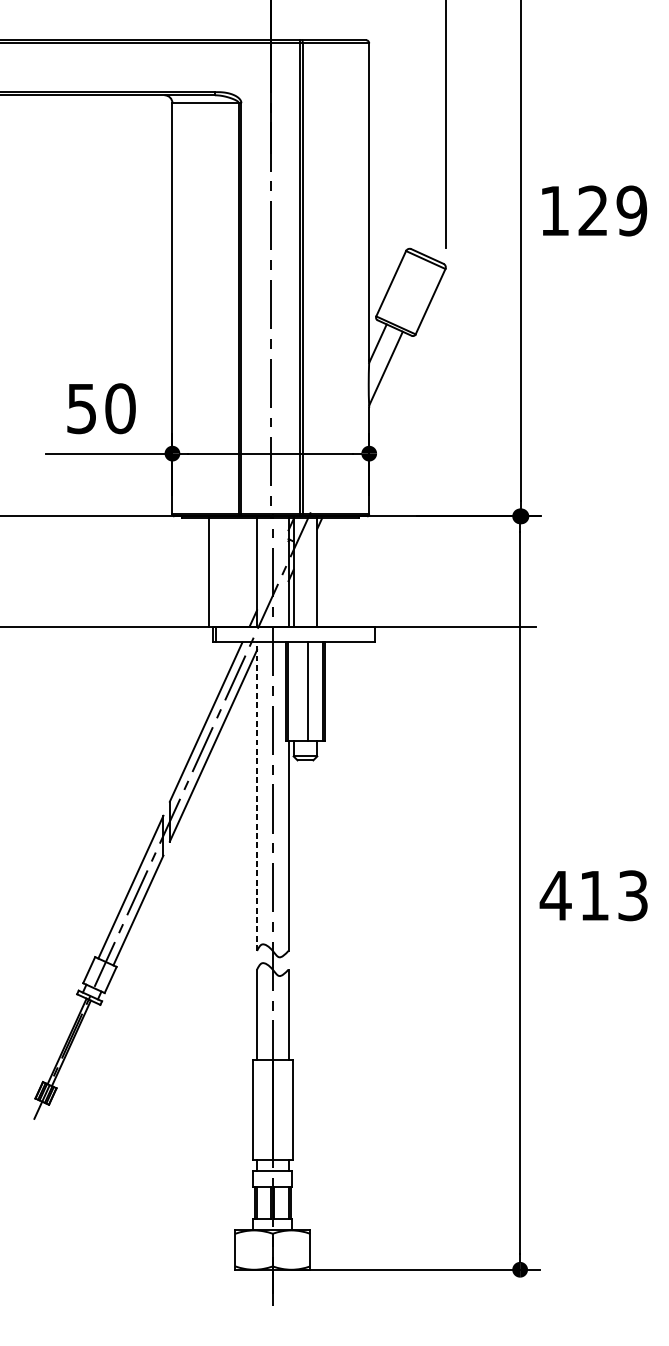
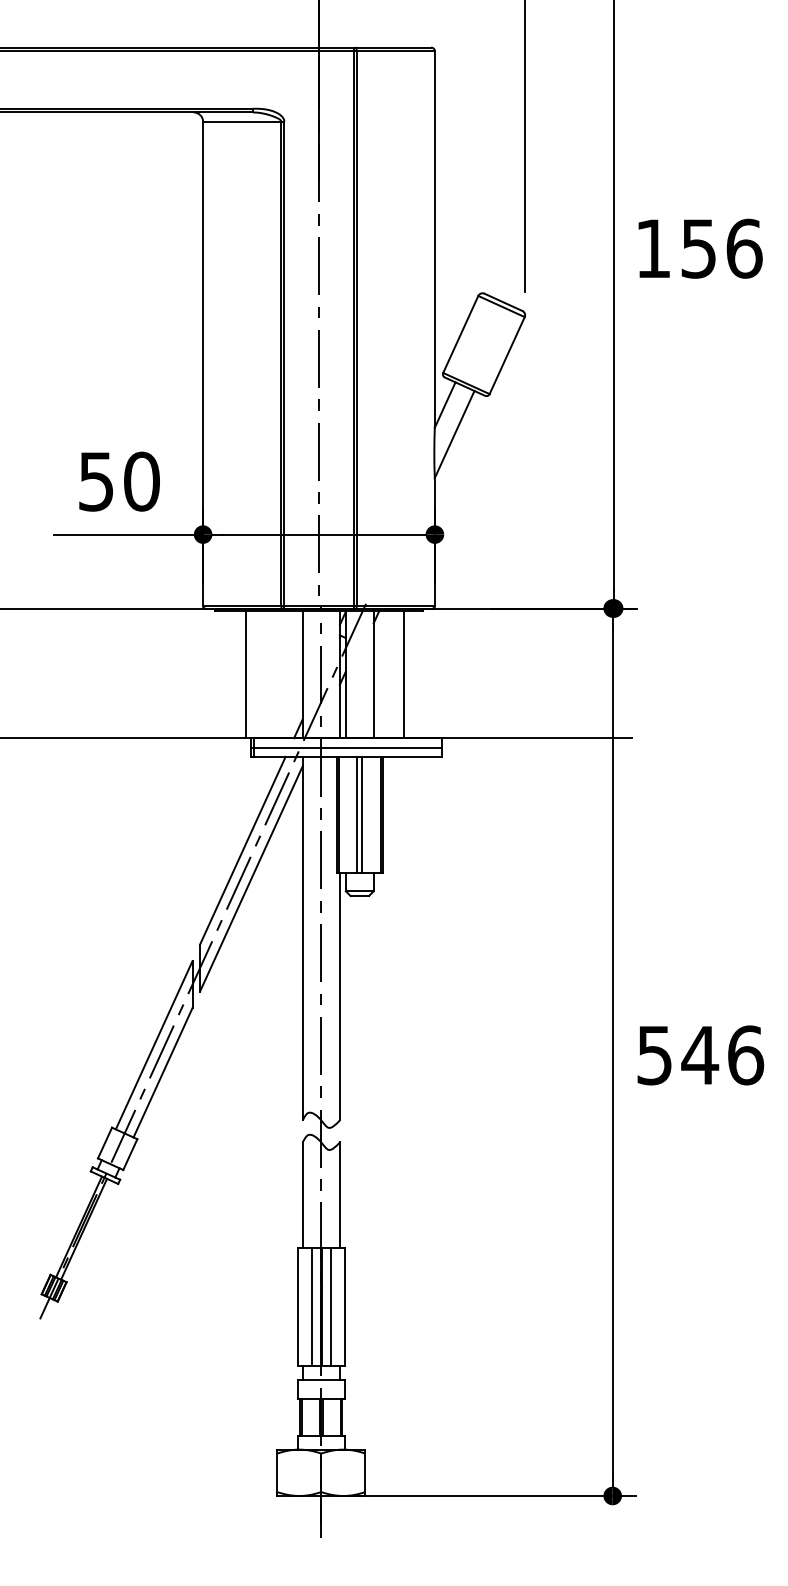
text: (612, 210) -> (721, 248), 129 -> 156
line: (342, 571) -> (403, 673), added
line: (294, 634) -> (346, 747), added
line: (303, 691) -> (357, 814), added
line: (256, 796) -> (302, 938), dashed -> solid
text: (593, 895) -> (699, 1055), 413 -> 546
line: (265, 1109) -> (312, 1307), added
line: (280, 1109) -> (330, 1307), added

